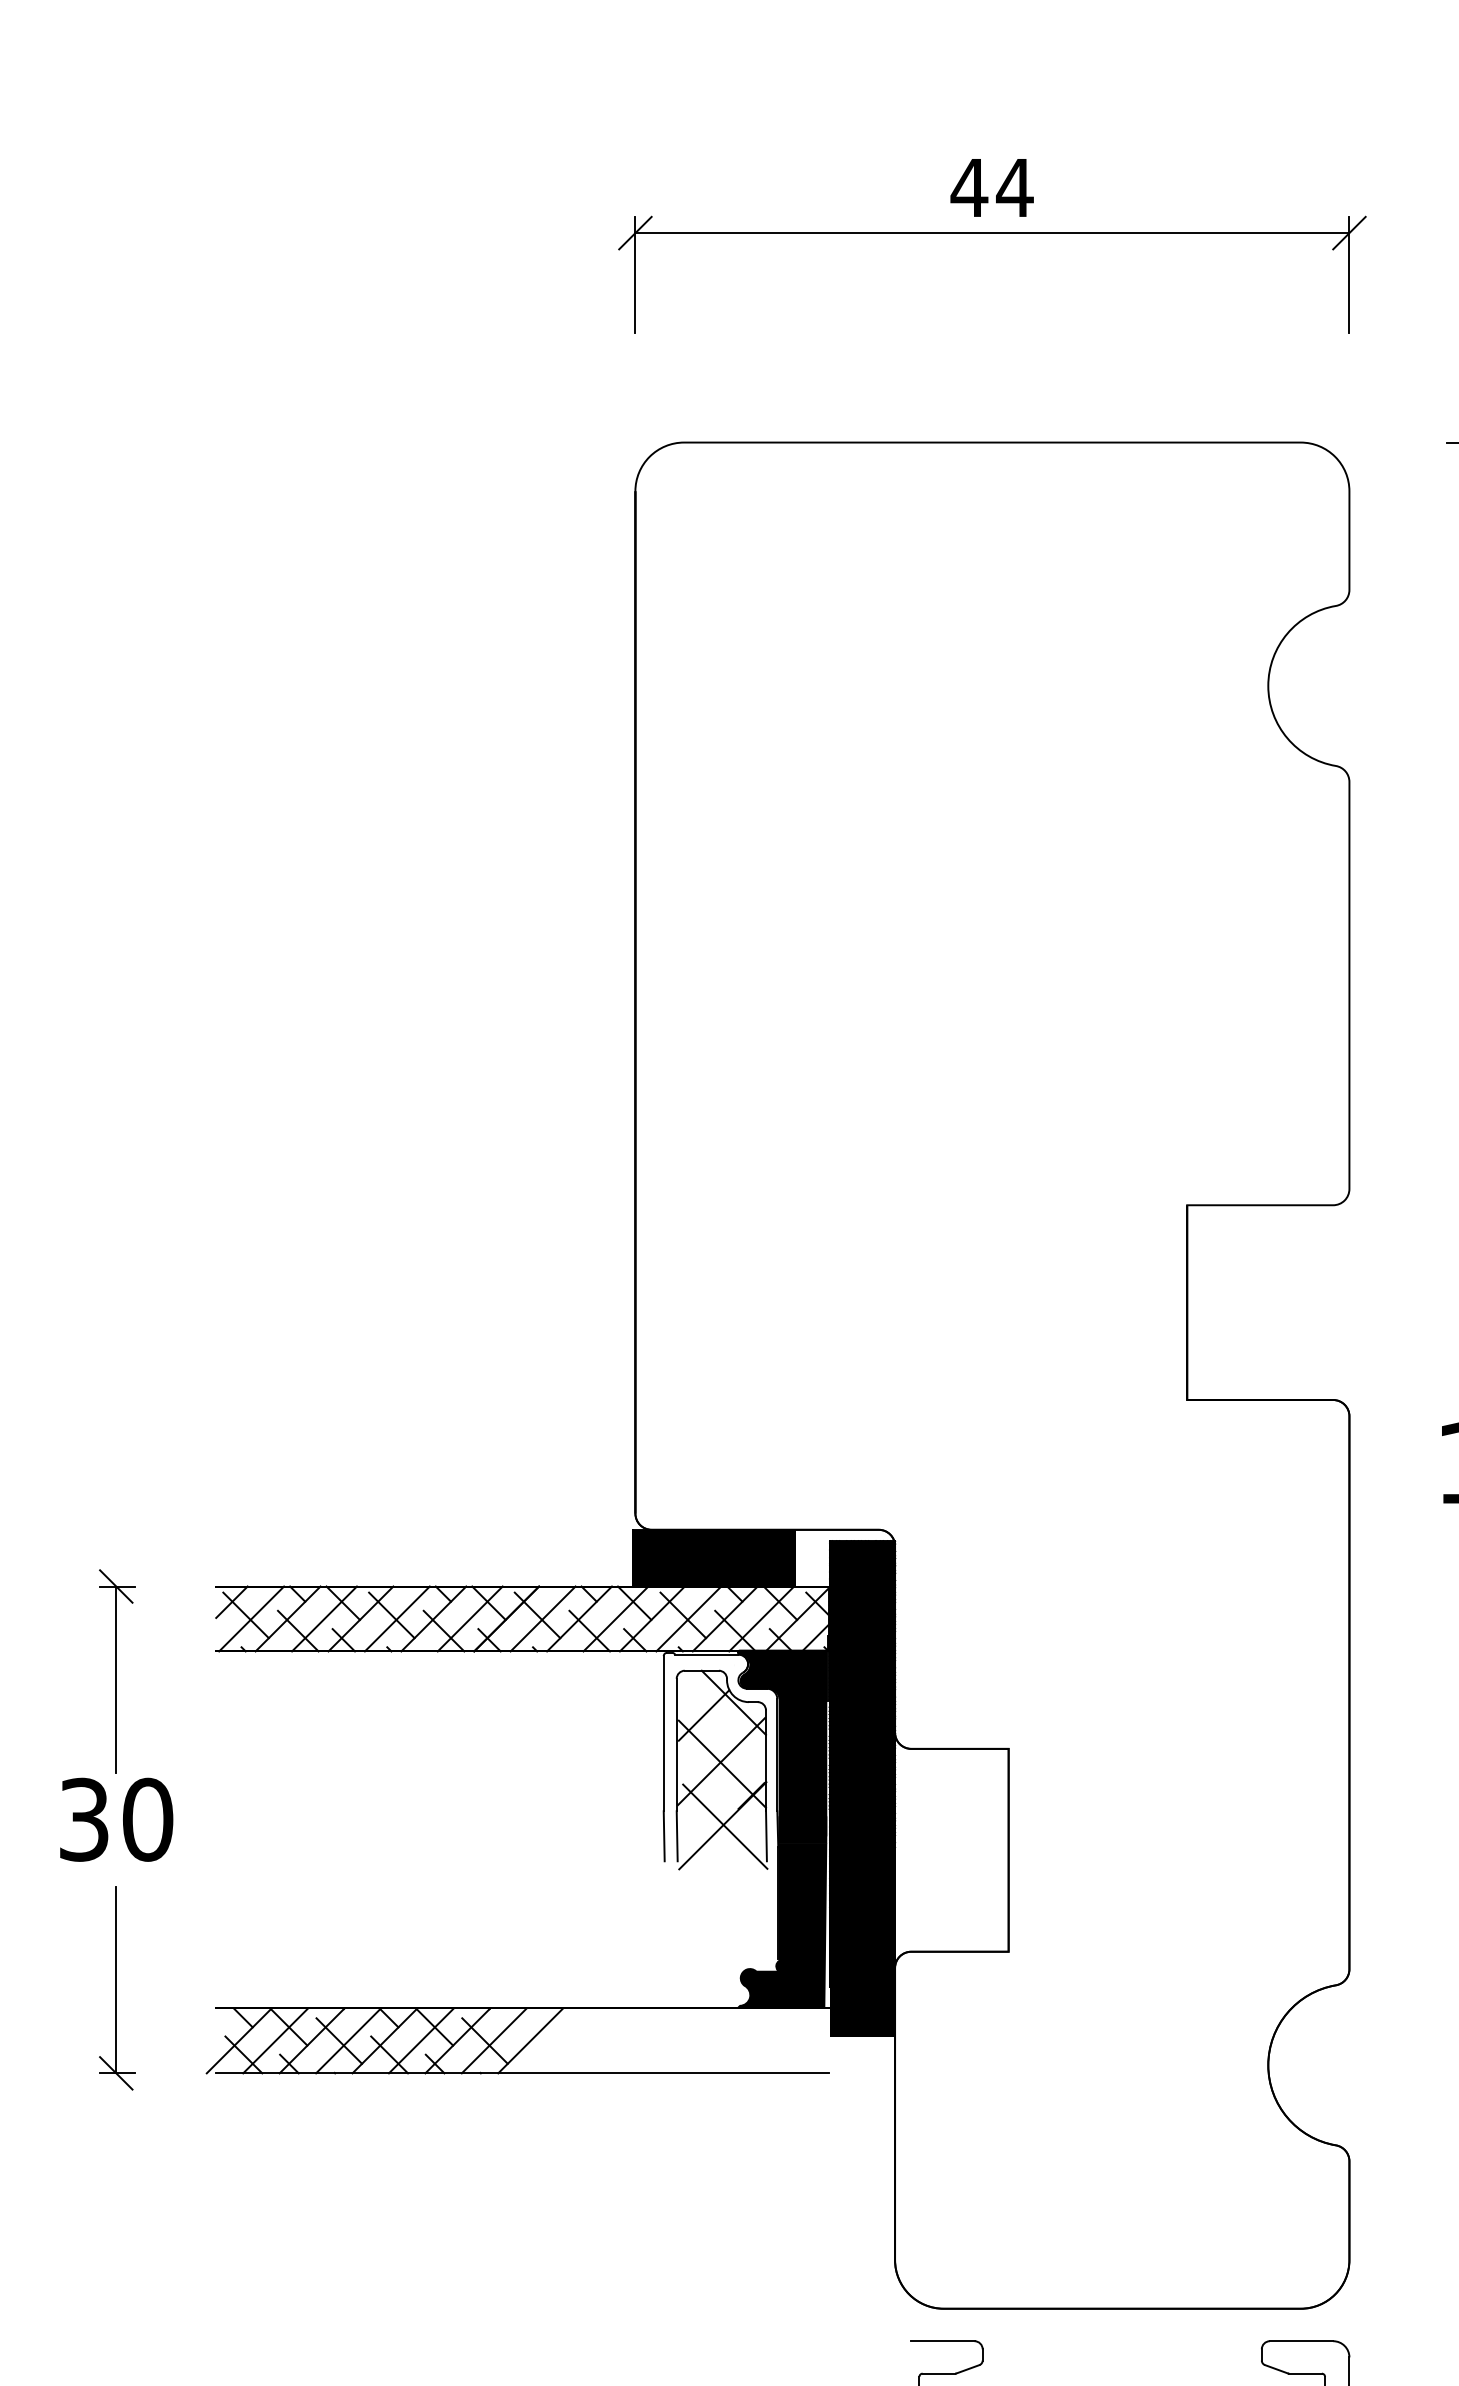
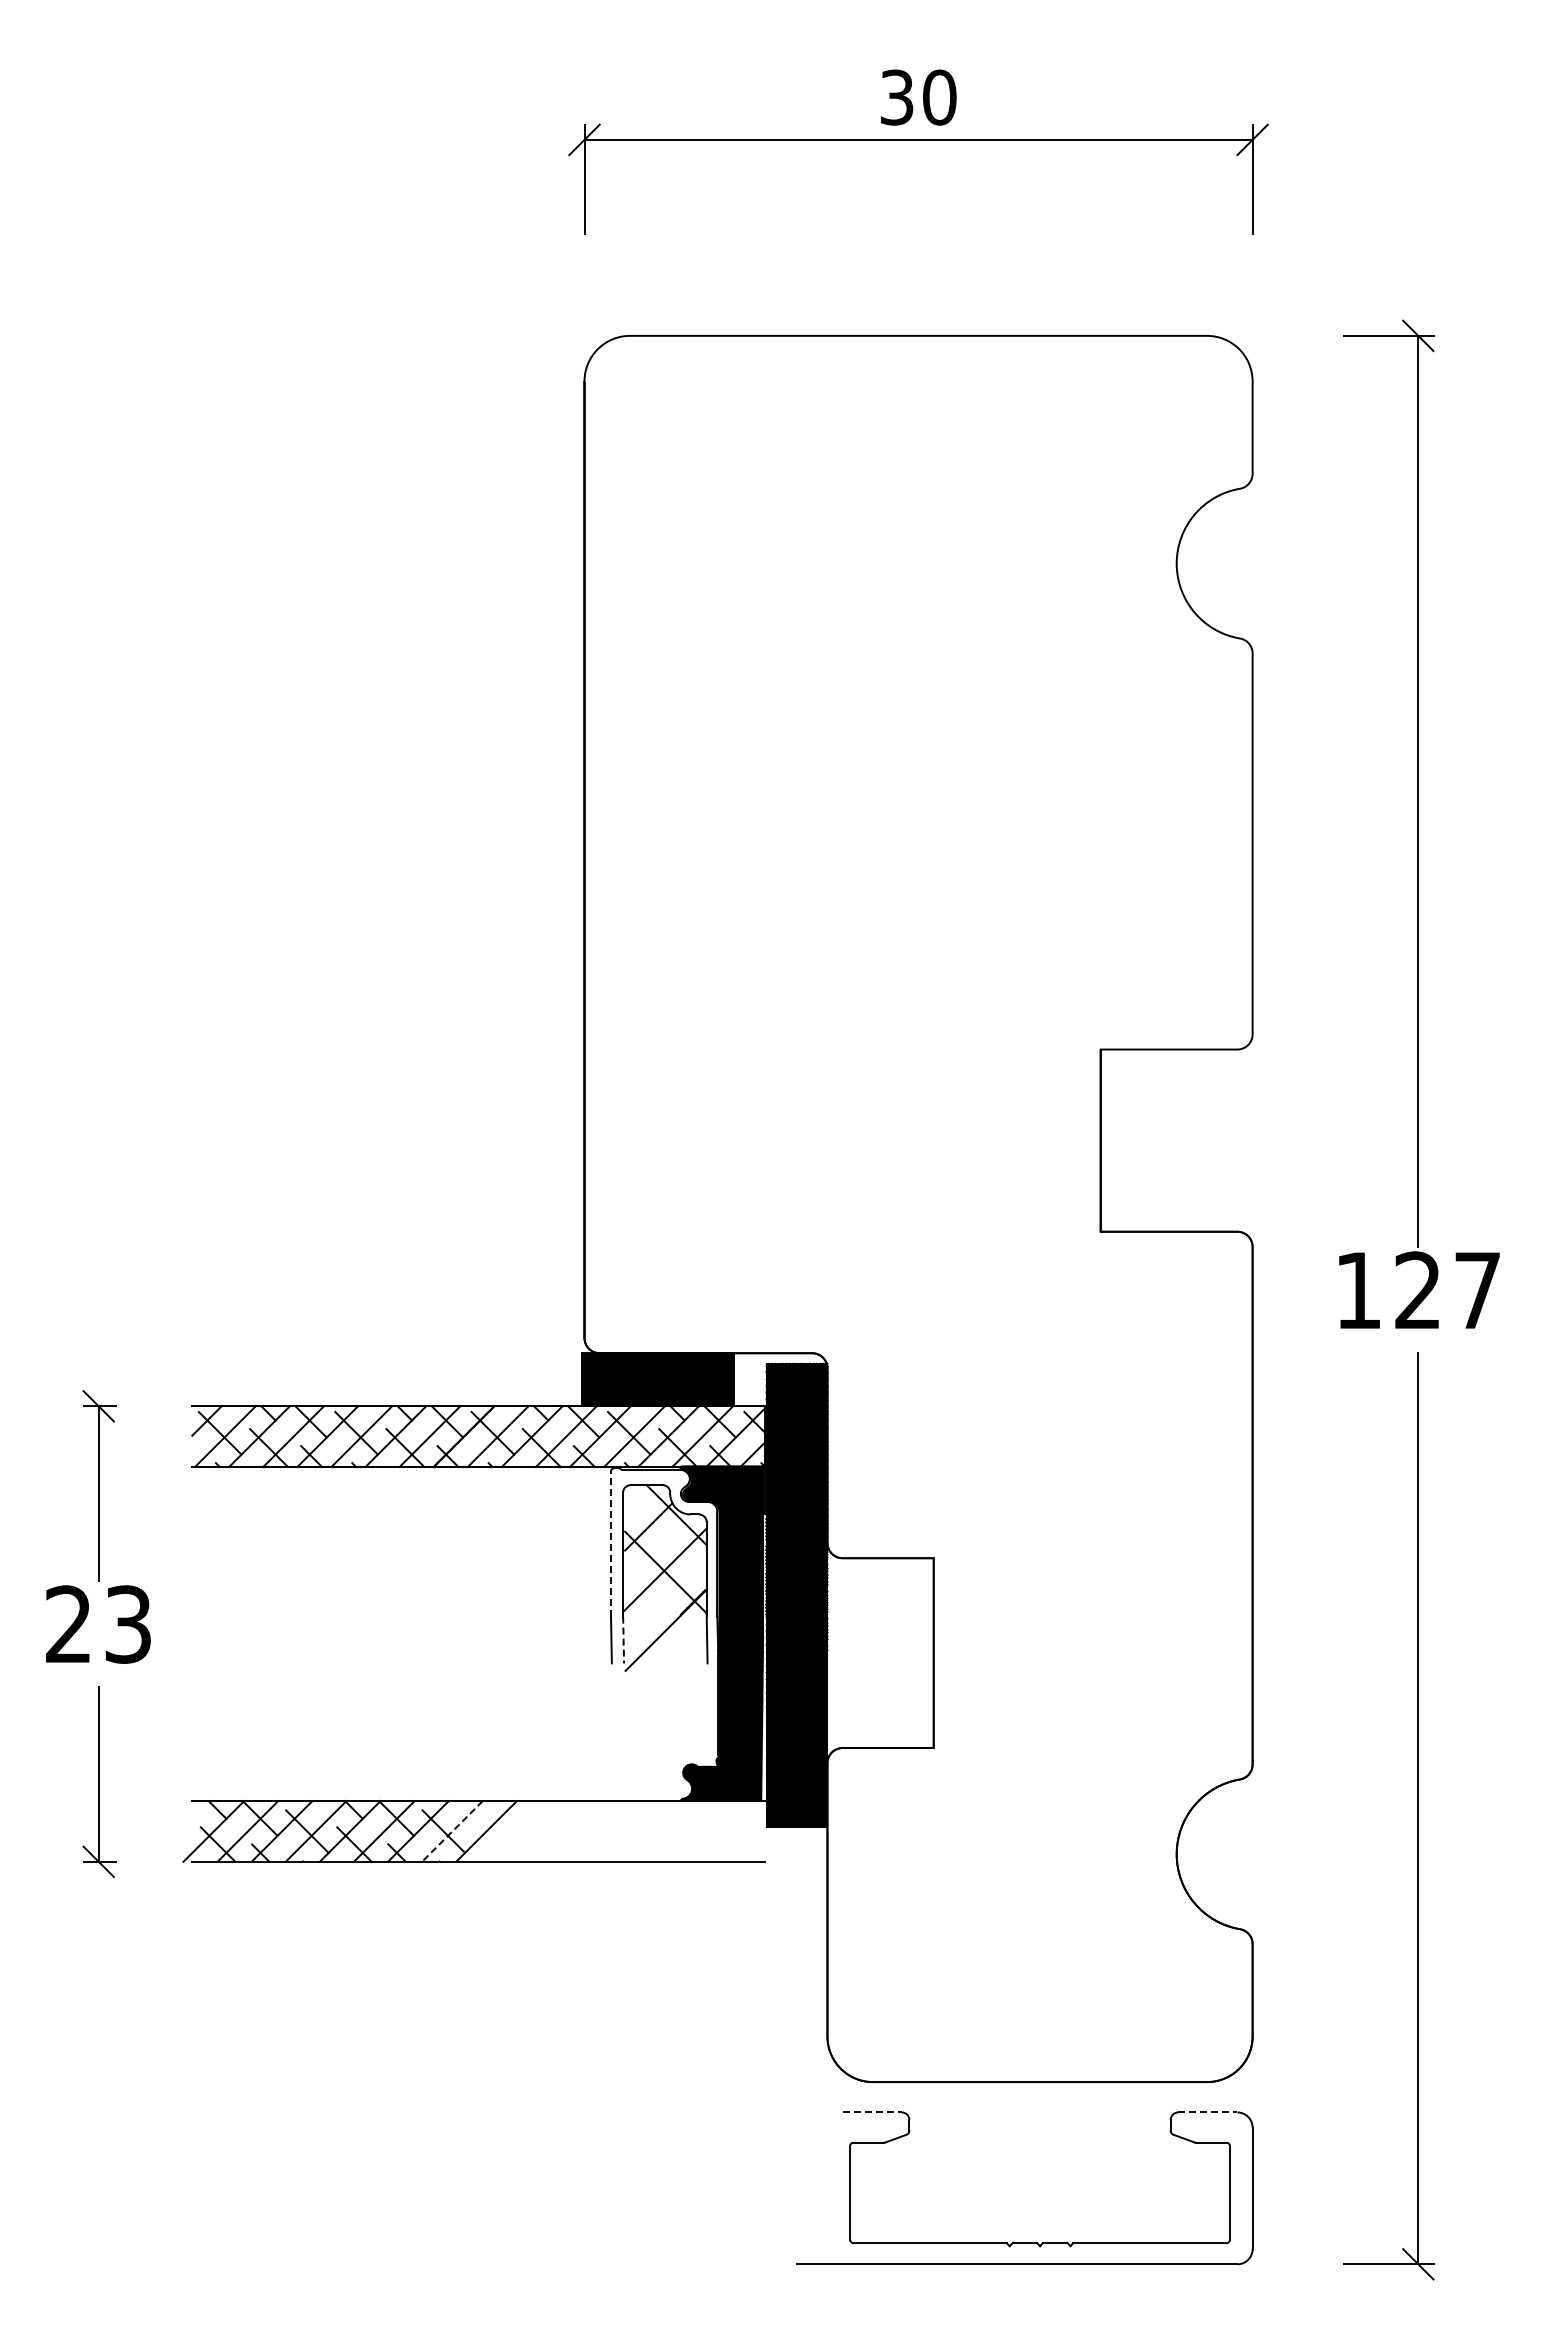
text: (992, 187) -> (918, 97), 44 -> 30
line: (664, 1734) -> (611, 1544), solid -> dashed
text: (117, 1819) -> (99, 1624), 30 -> 23
line: (725, 1826) -> (668, 1630), removed
line: (677, 1836) -> (623, 1640), solid -> dashed
line: (494, 2040) -> (452, 1831), solid -> dashed
line: (943, 2341) -> (872, 2112), solid -> dashed
line: (1301, 2341) -> (1207, 2112), solid -> dashed

